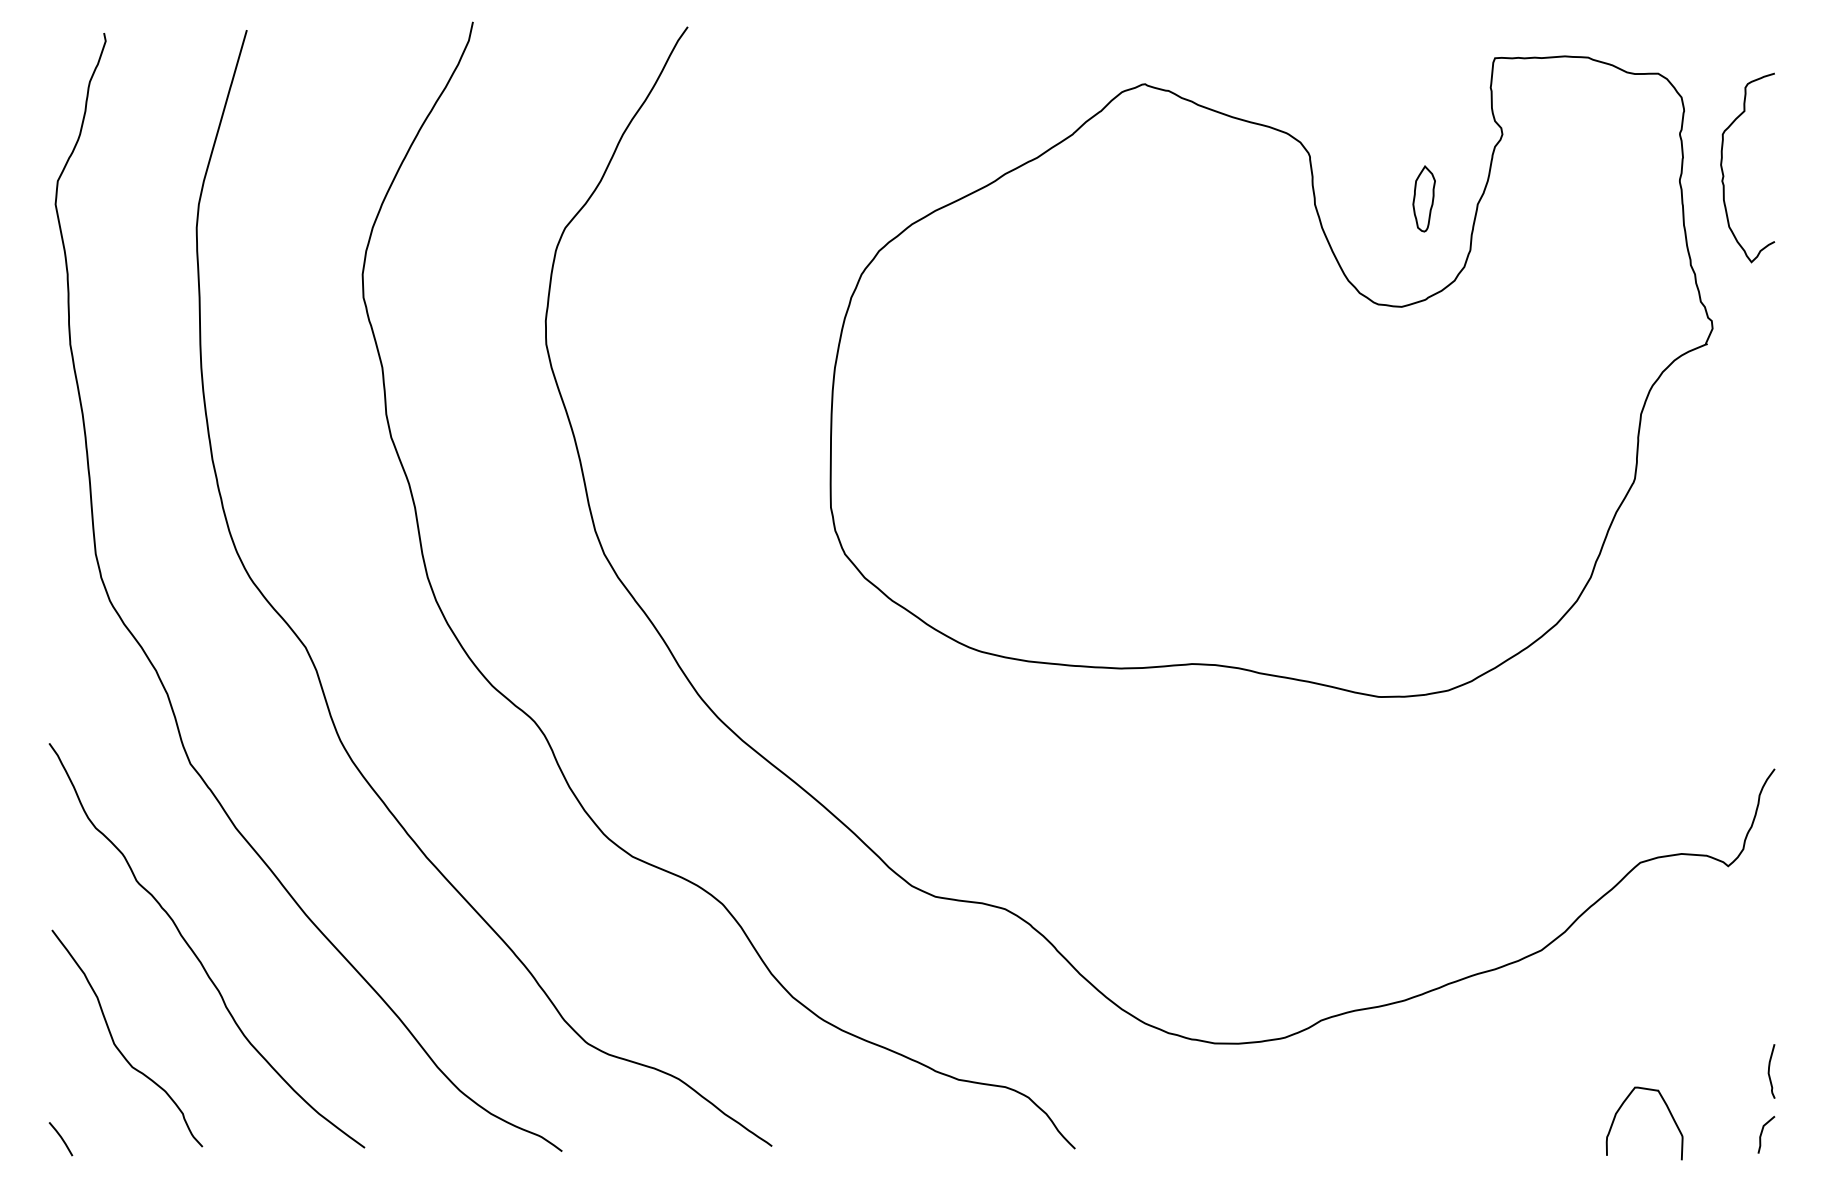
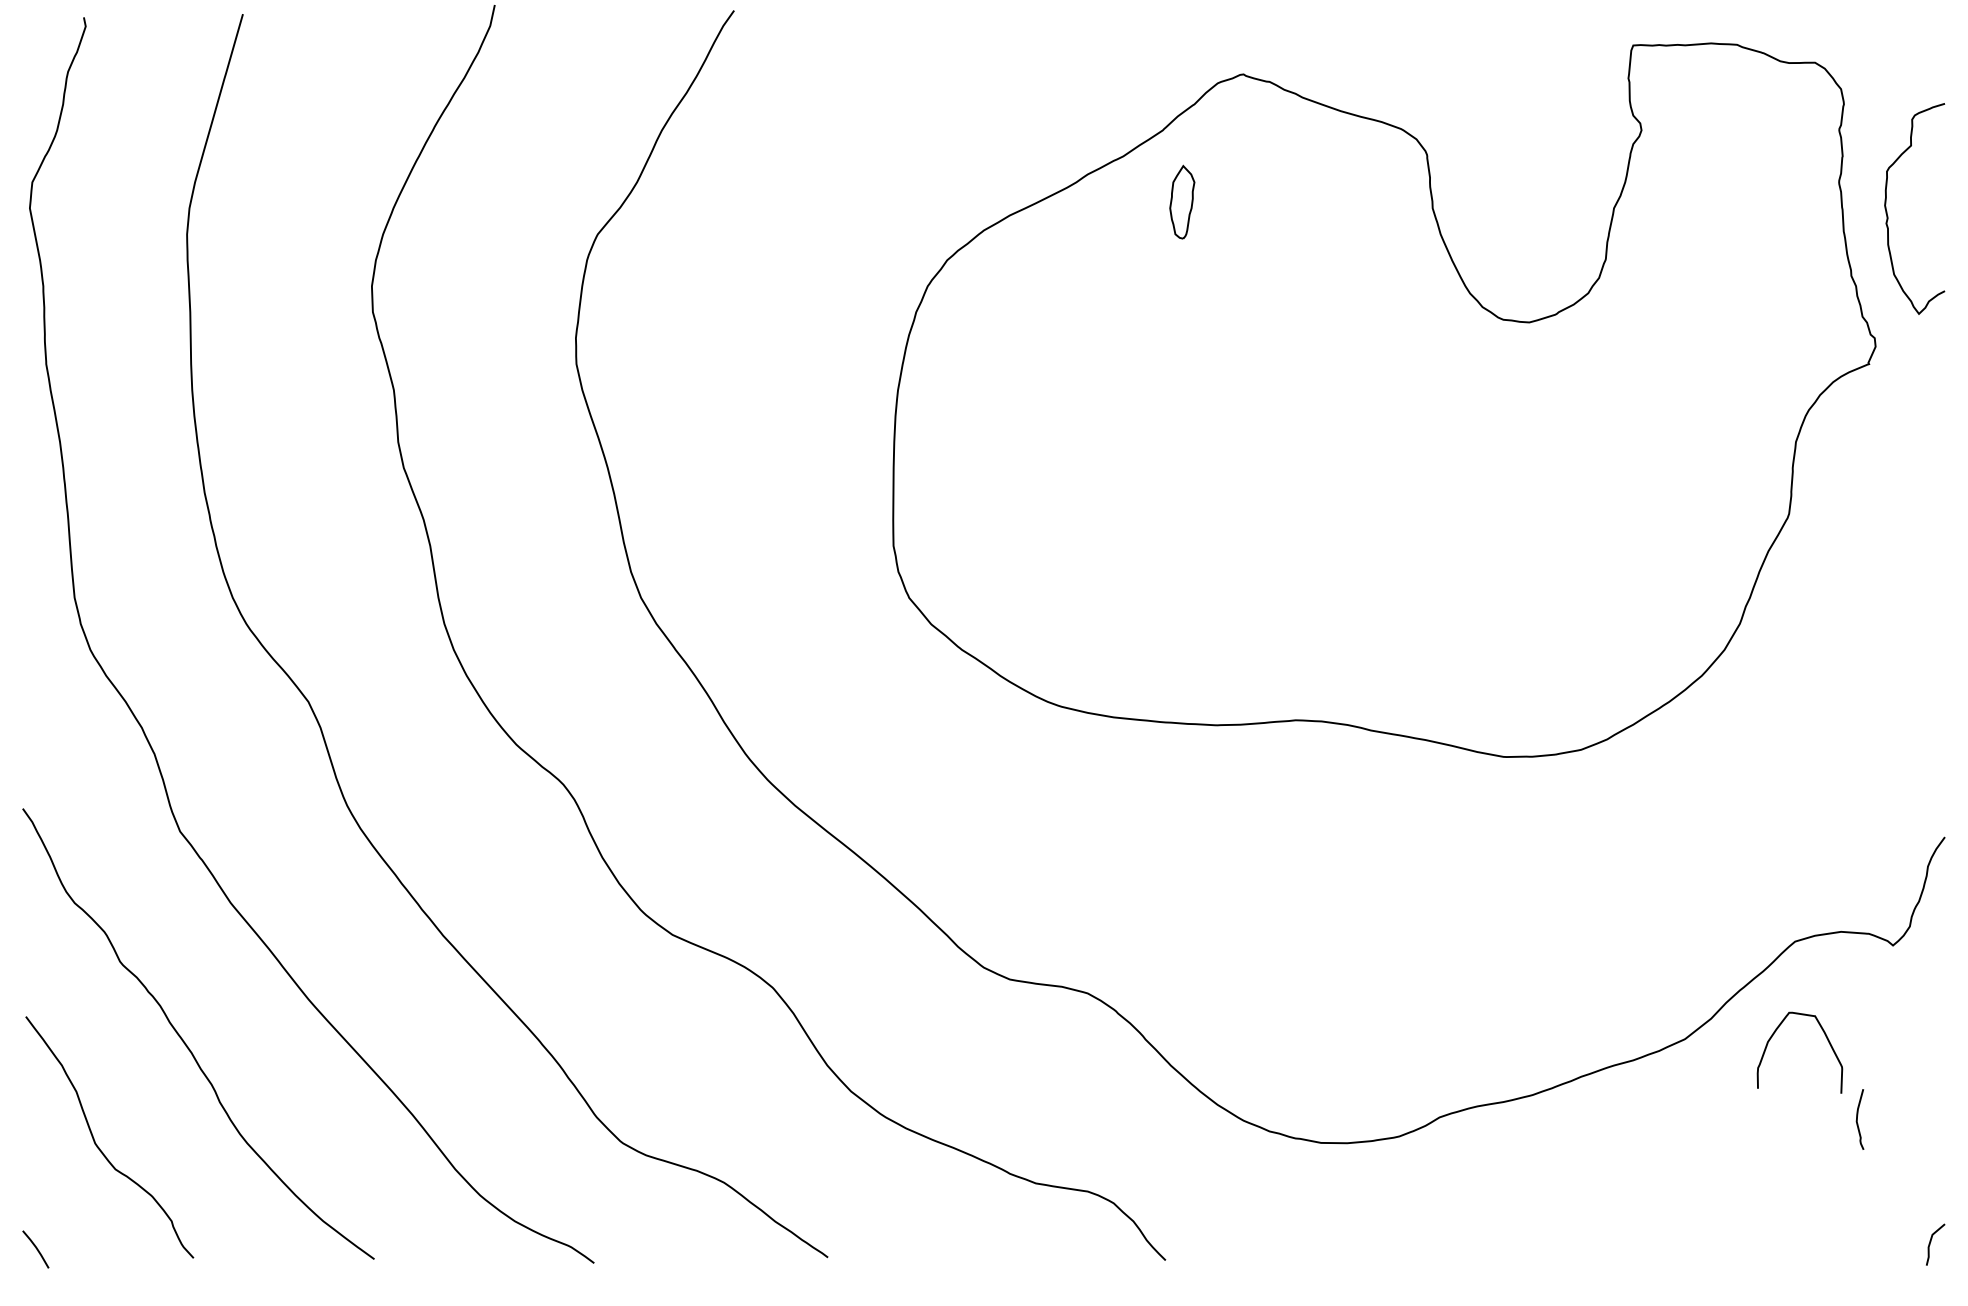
curve: (1723, 170) -> (1887, 211), moved
part: (1423, 198) -> (1181, 201), moved
curve: (1769, 1071) -> (1857, 1119), moved
curve: (1668, 1111) -> (1826, 1039), moved

